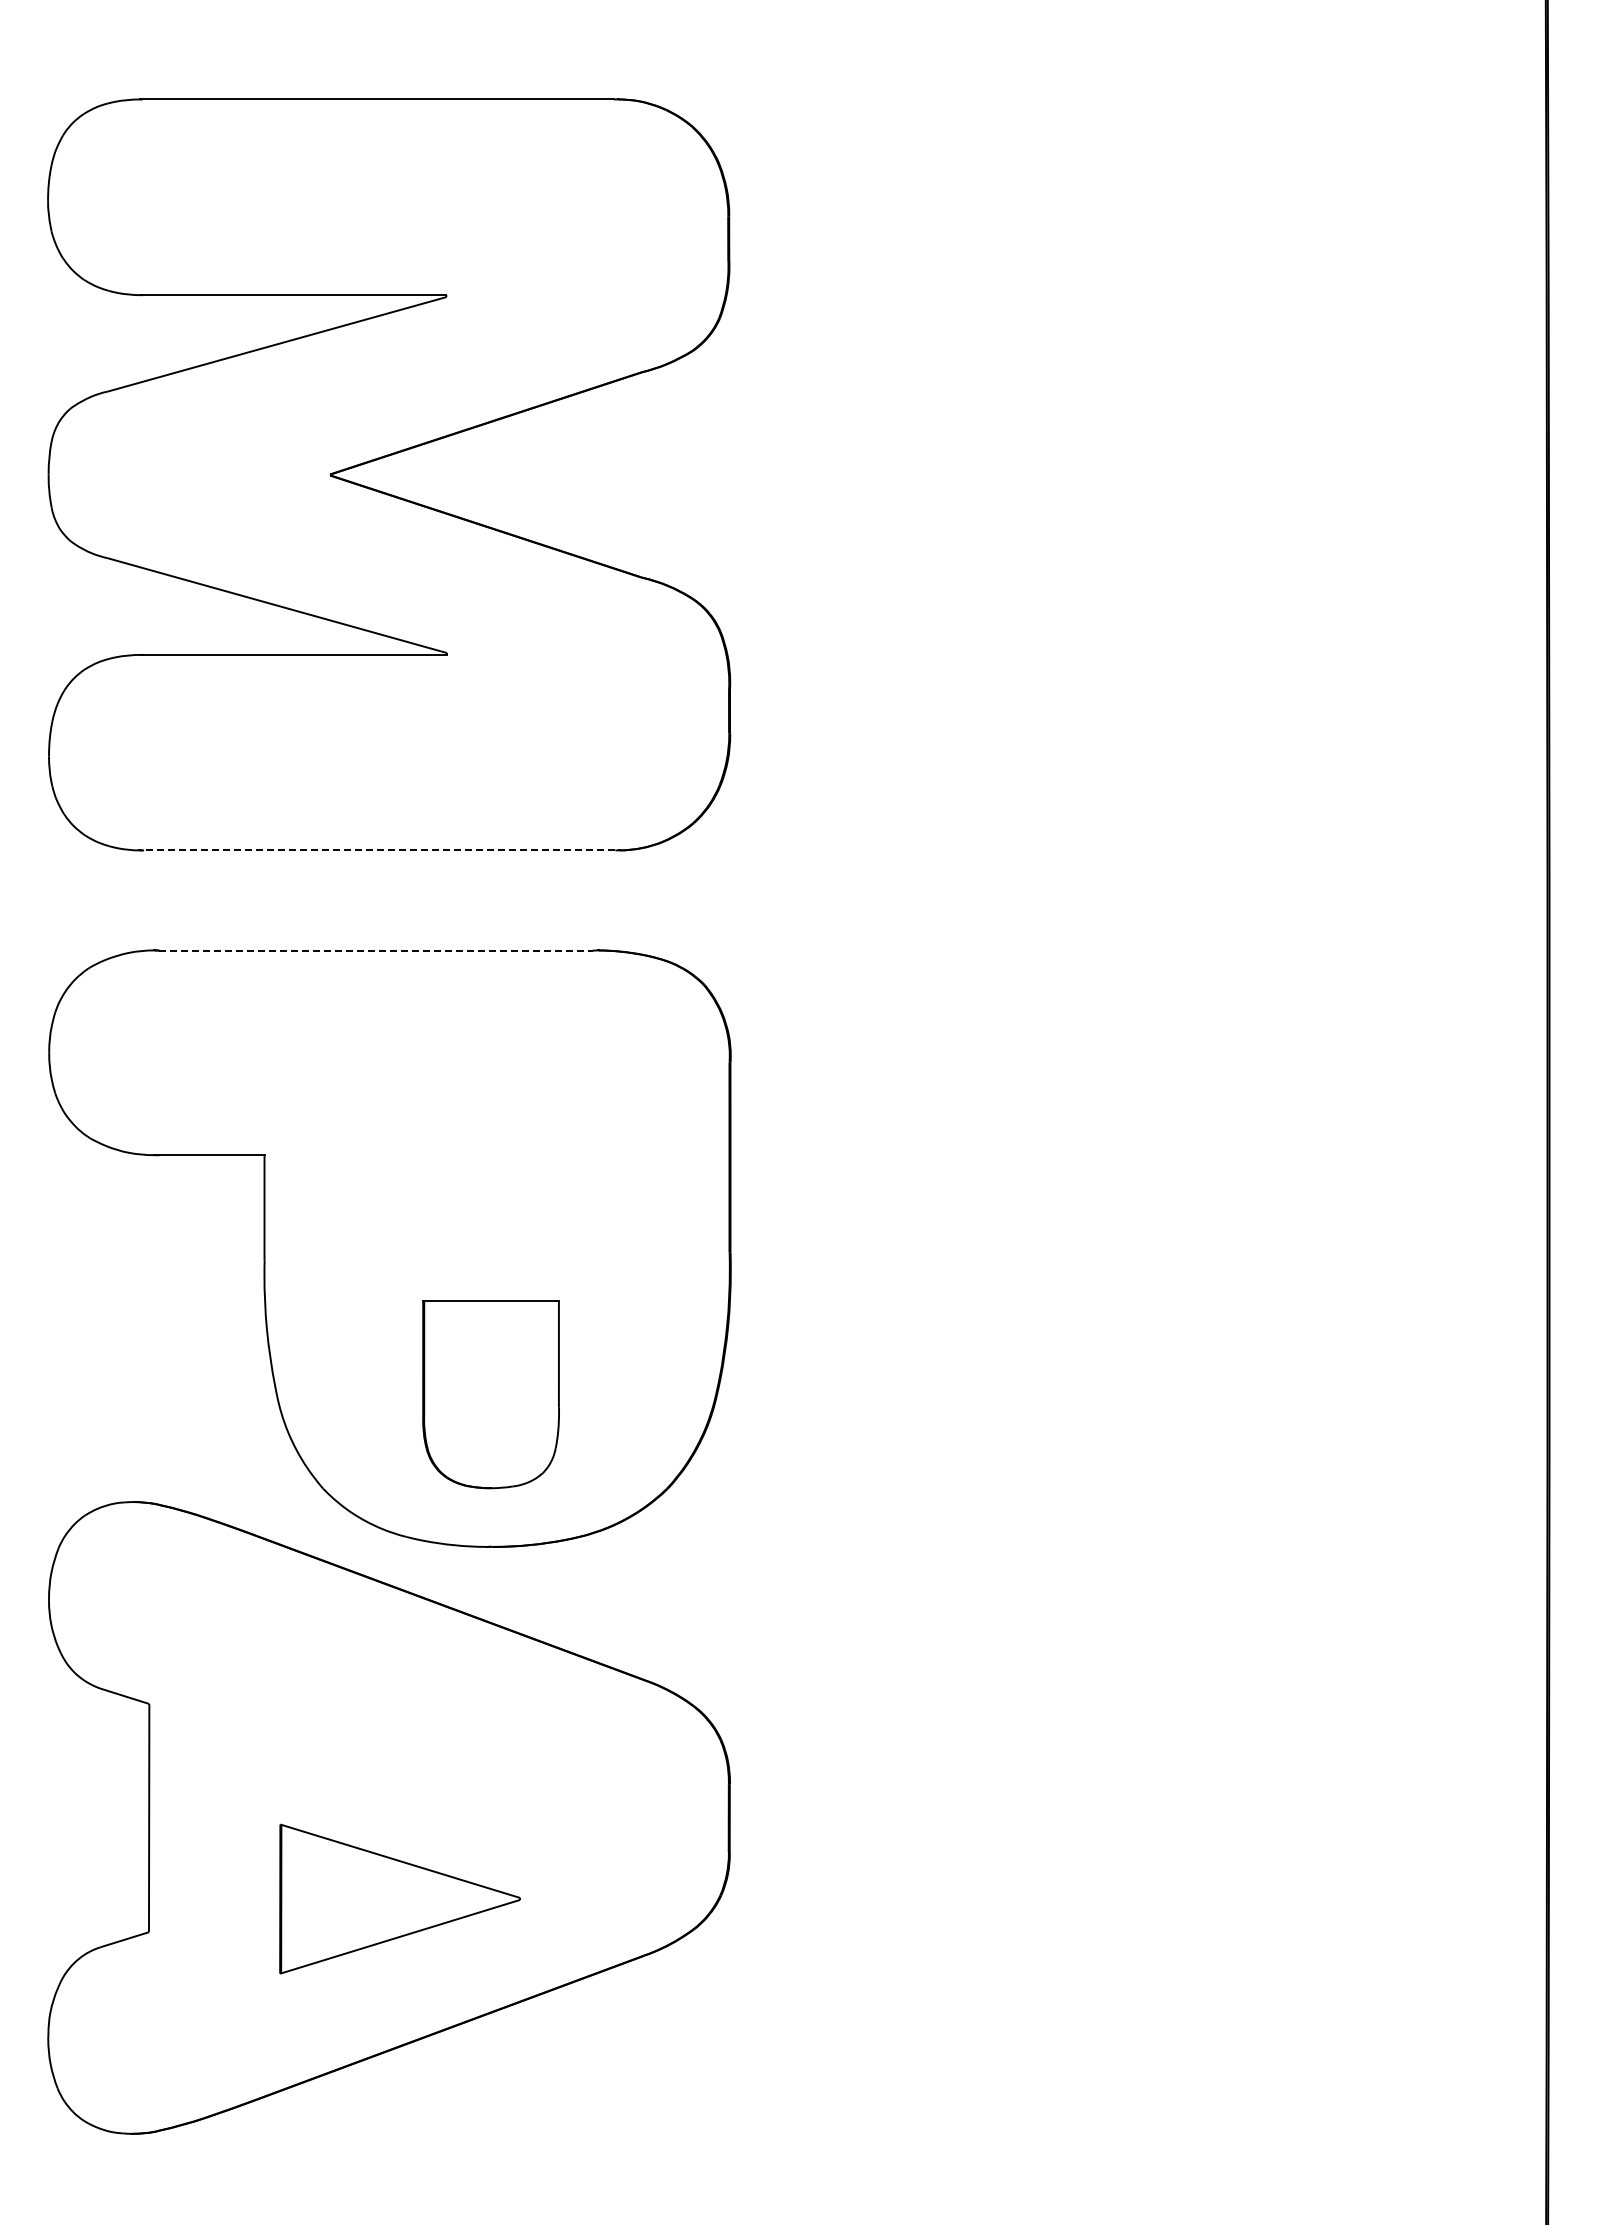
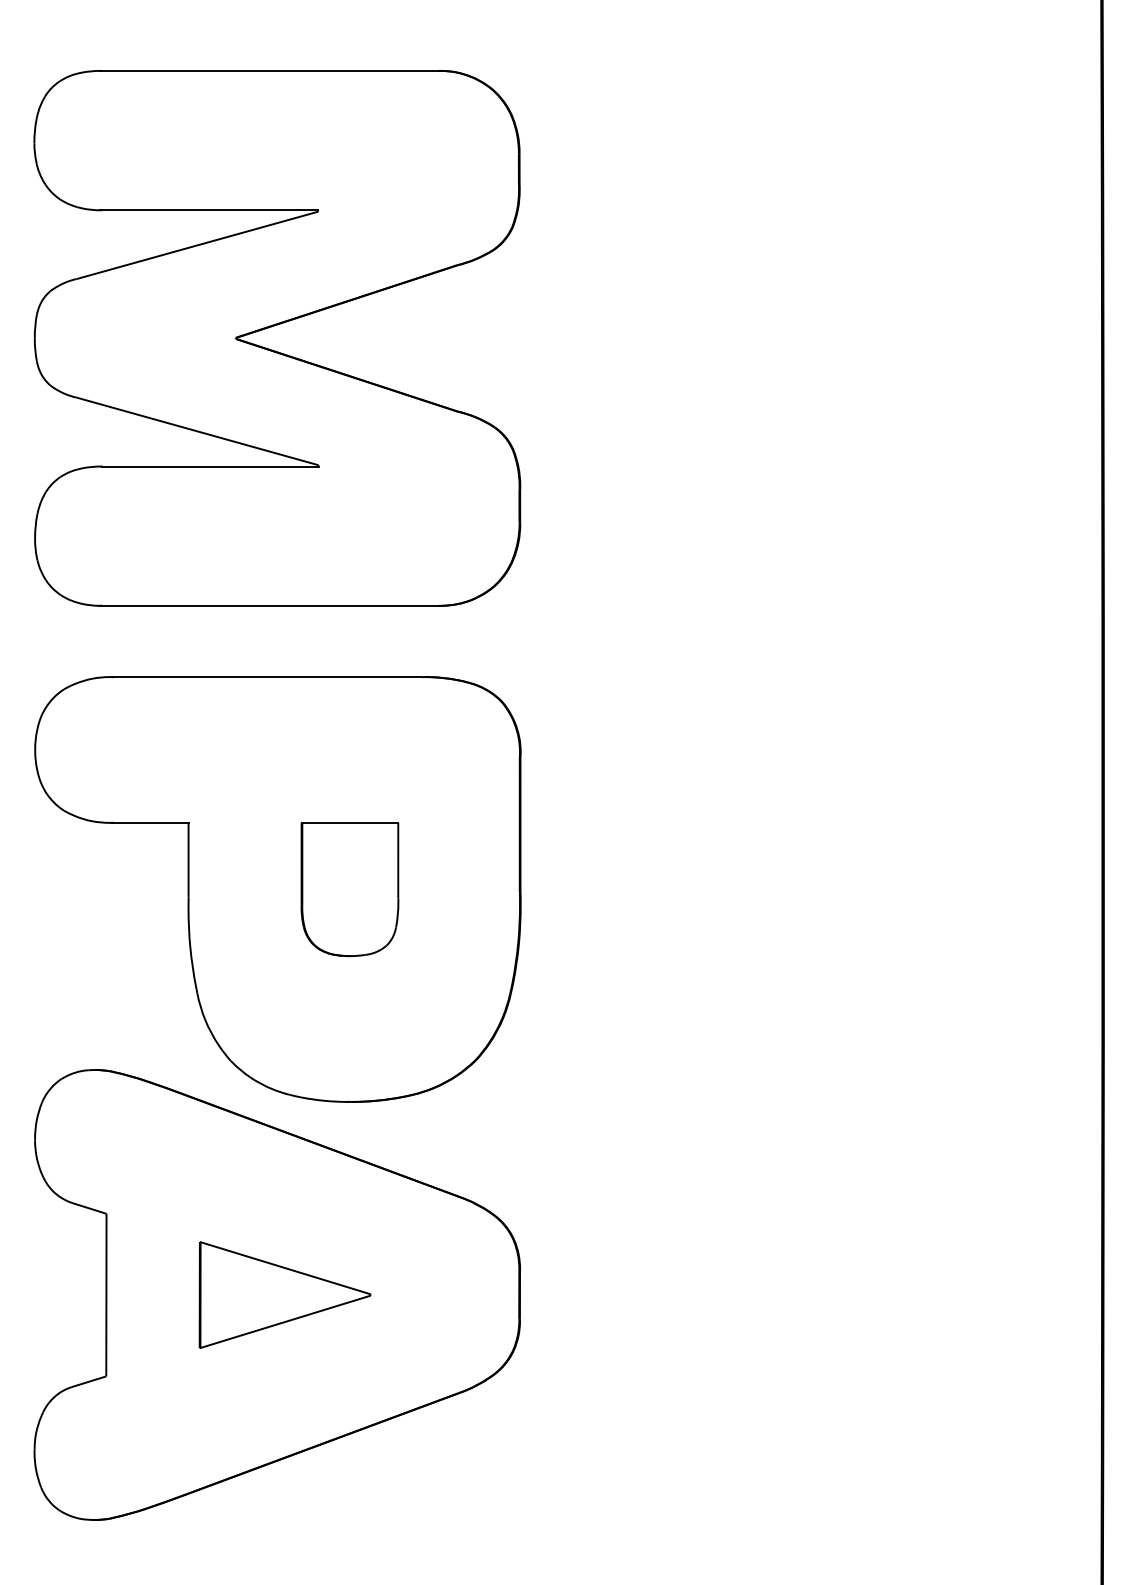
line: (378, 850) -> (269, 605), dashed -> solid
line: (375, 950) -> (267, 677), dashed -> solid
part: (490, 1394) -> (349, 889), moved
part: (399, 1898) -> (284, 1294), moved

